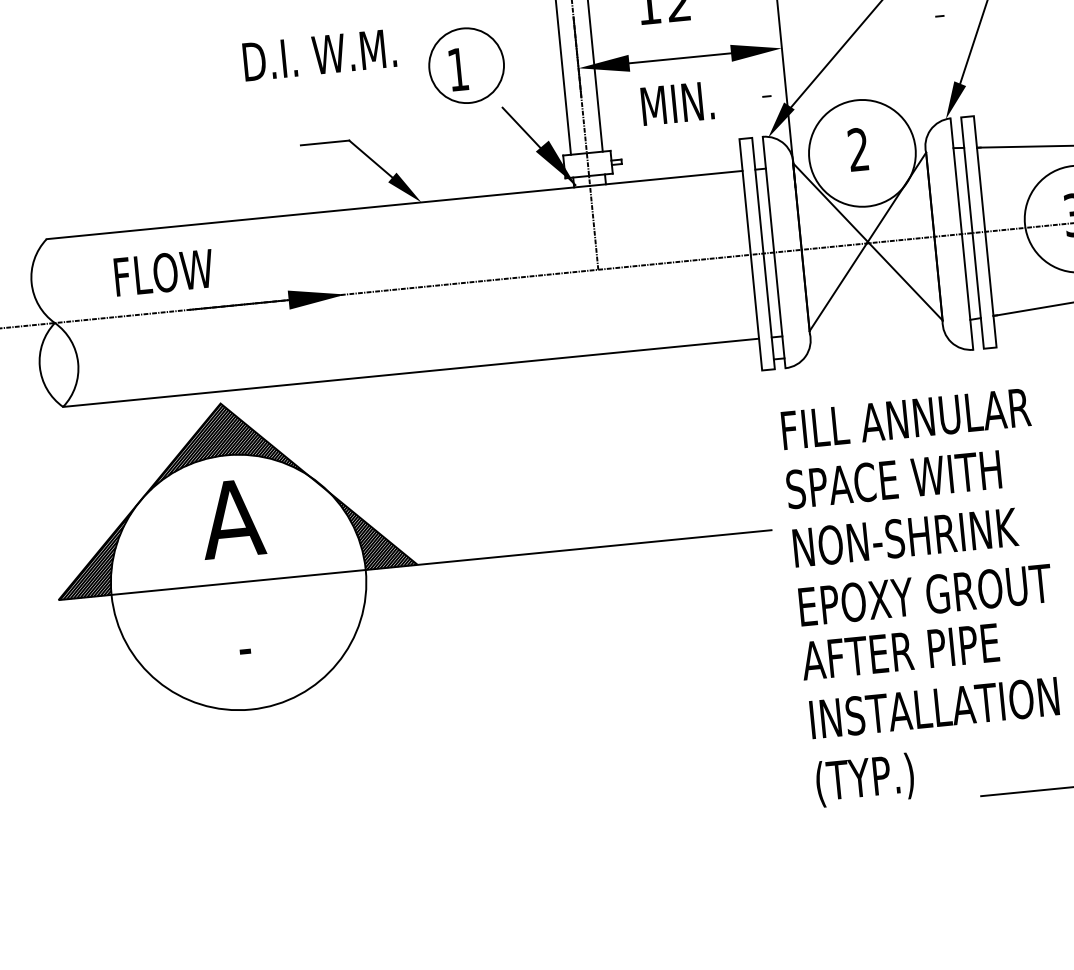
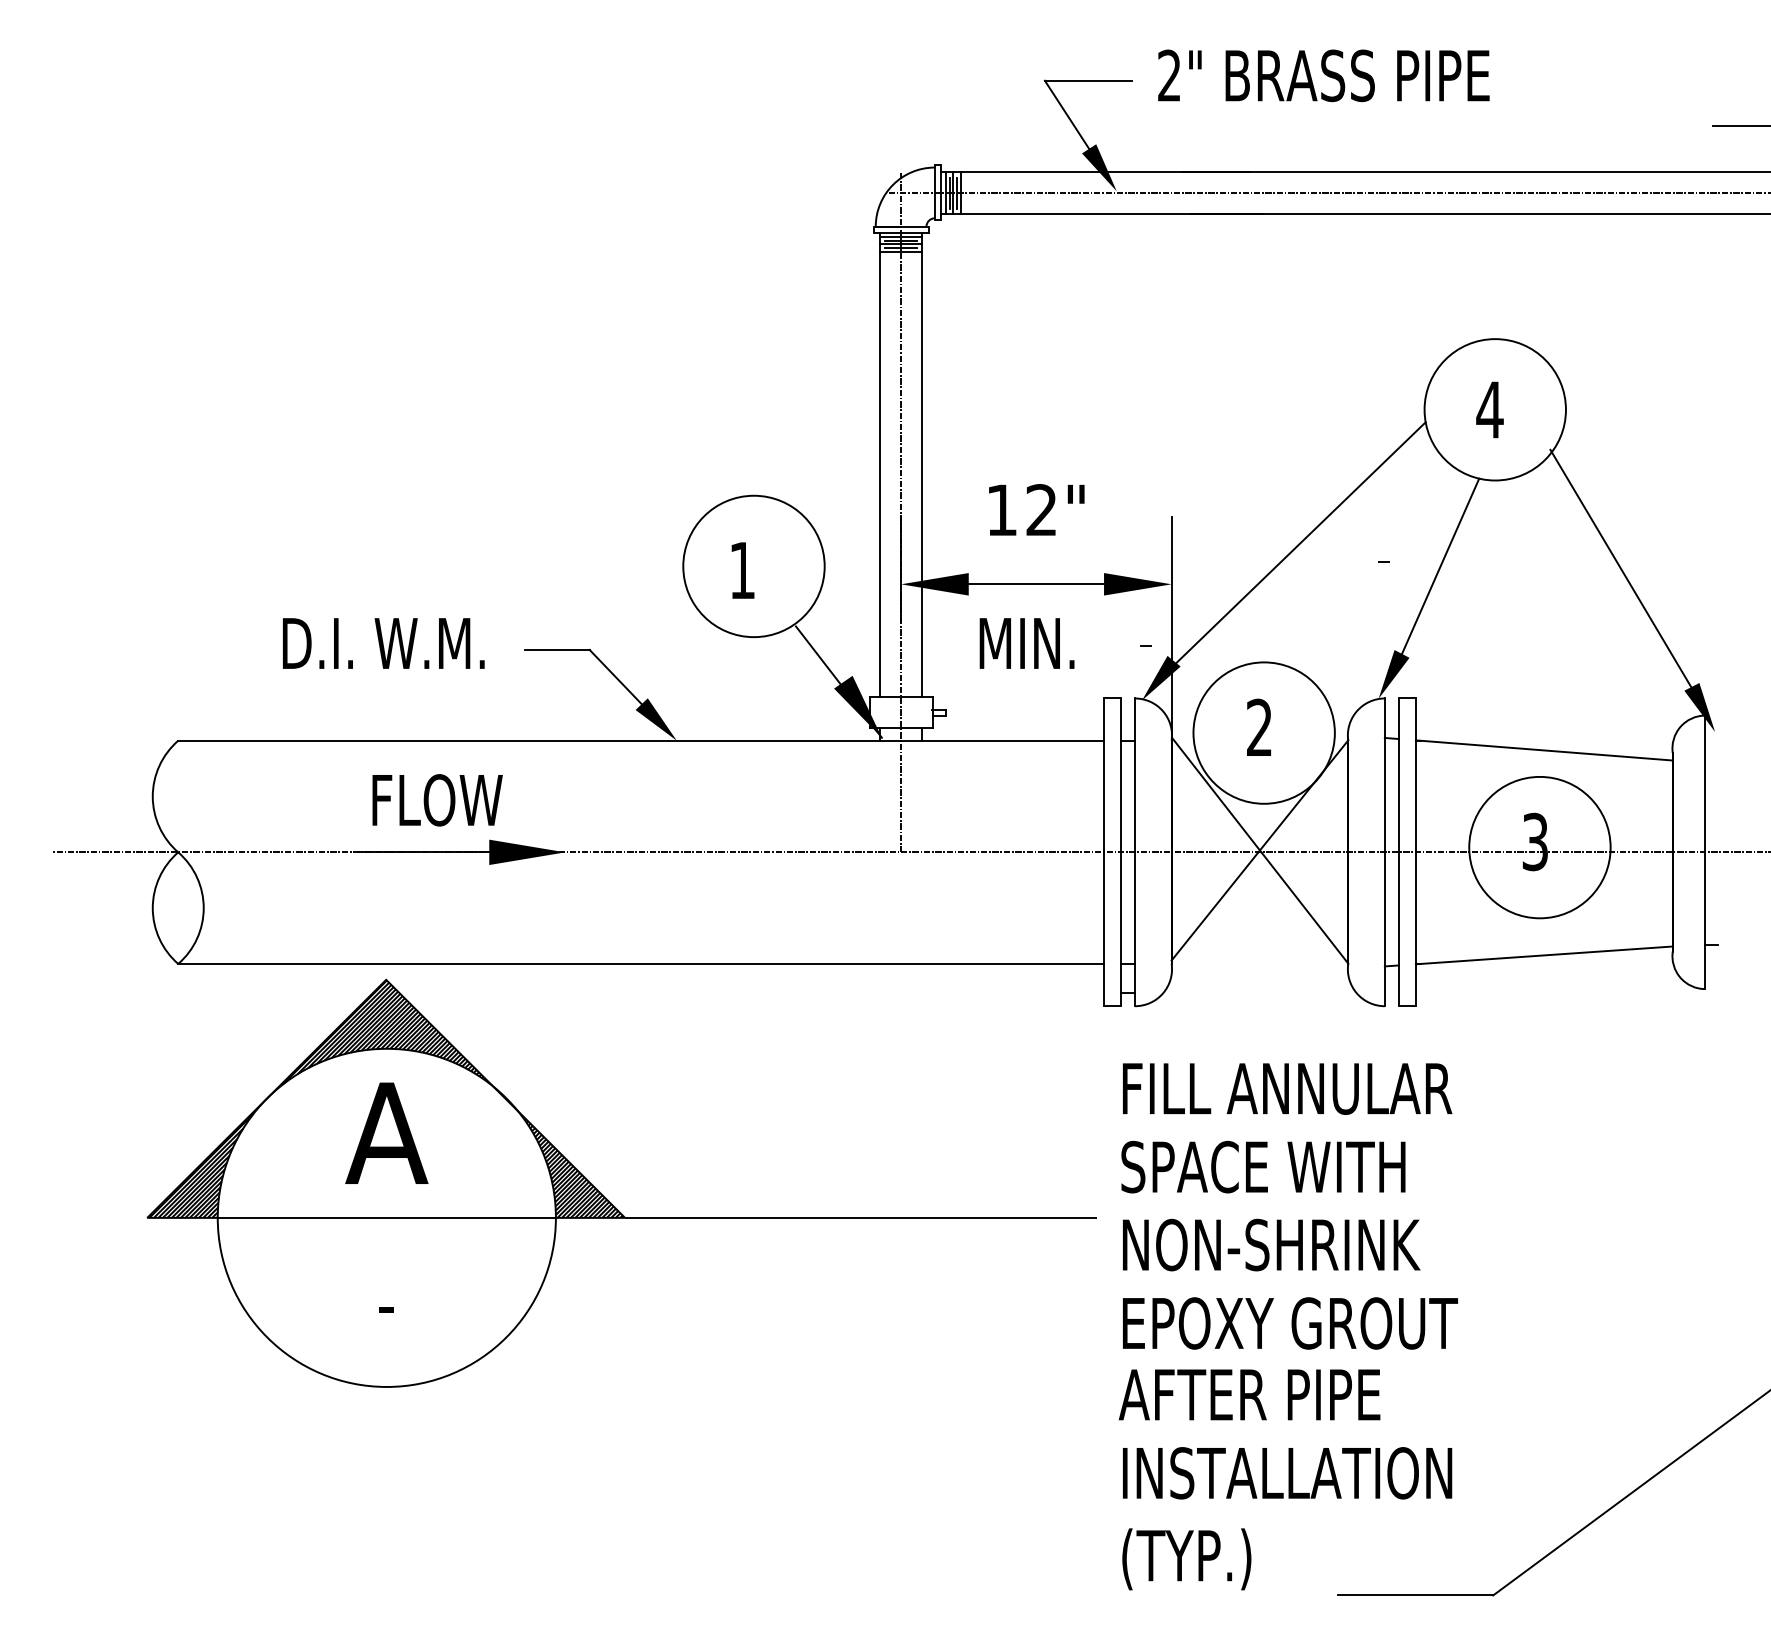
text: (319, 55) -> (383, 643), moved
circle: (466, 65) -> (753, 566), size x1.43
text: (164, 273) -> (437, 800), moved

